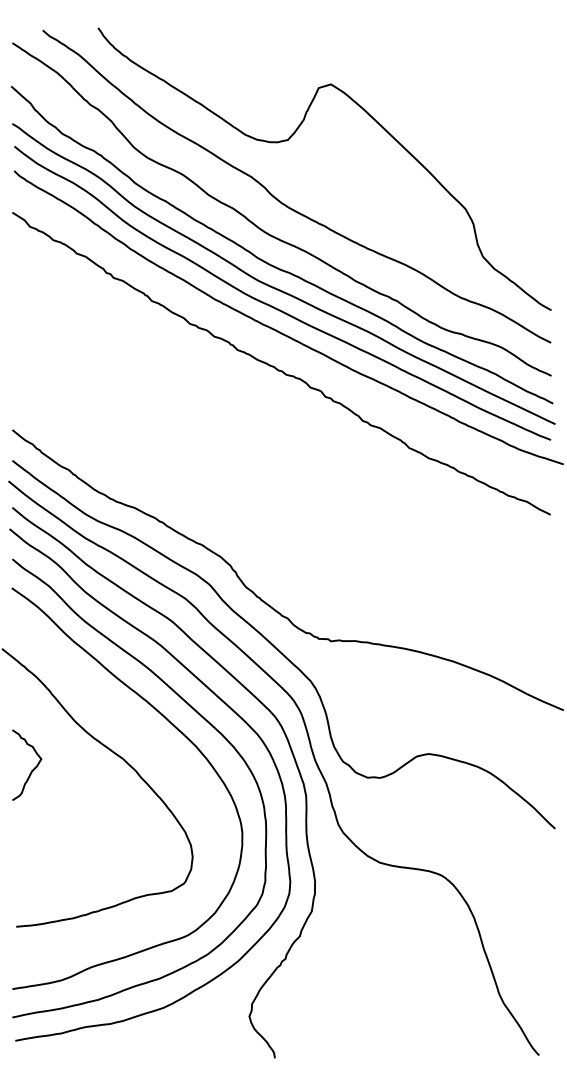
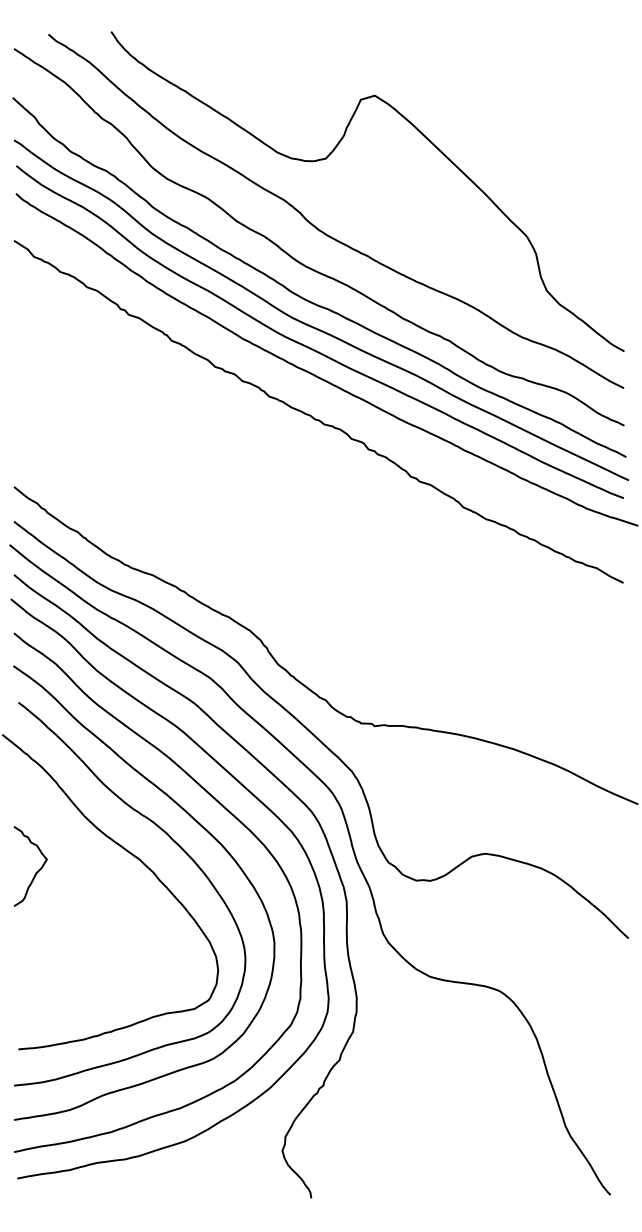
curve: (156, 746) -> (177, 845), added

